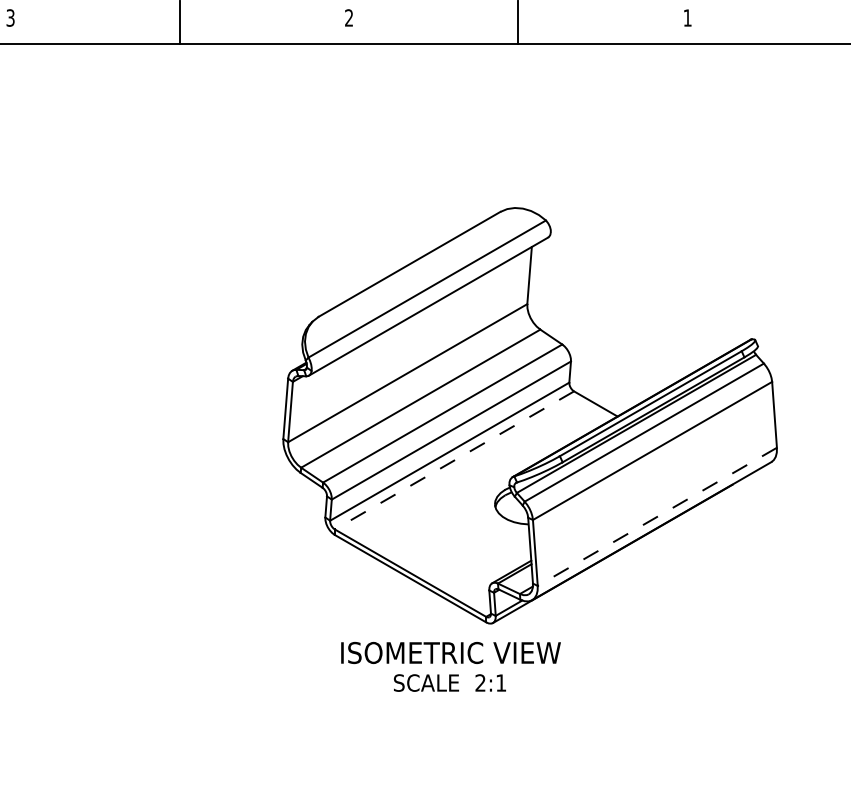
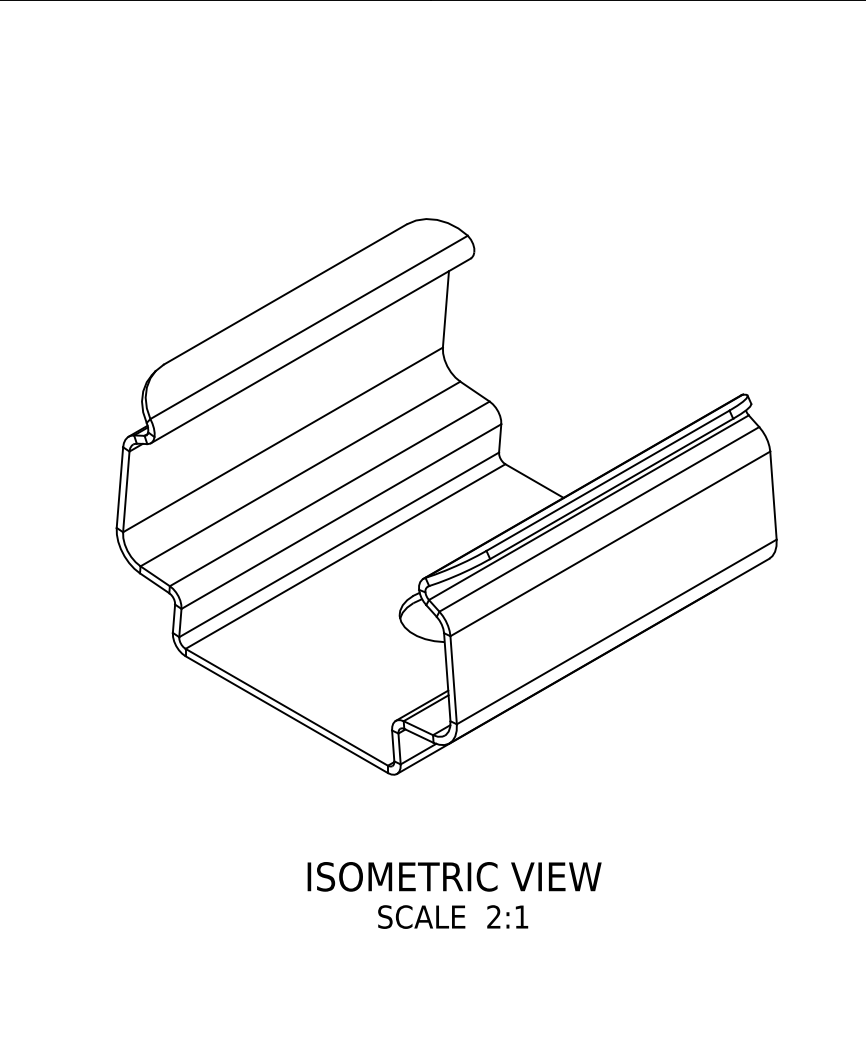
line: (454, 460) -> (345, 556), dashed -> solid
line: (656, 517) -> (615, 632), dashed -> solid
text: (450, 666) -> (453, 894), moved

